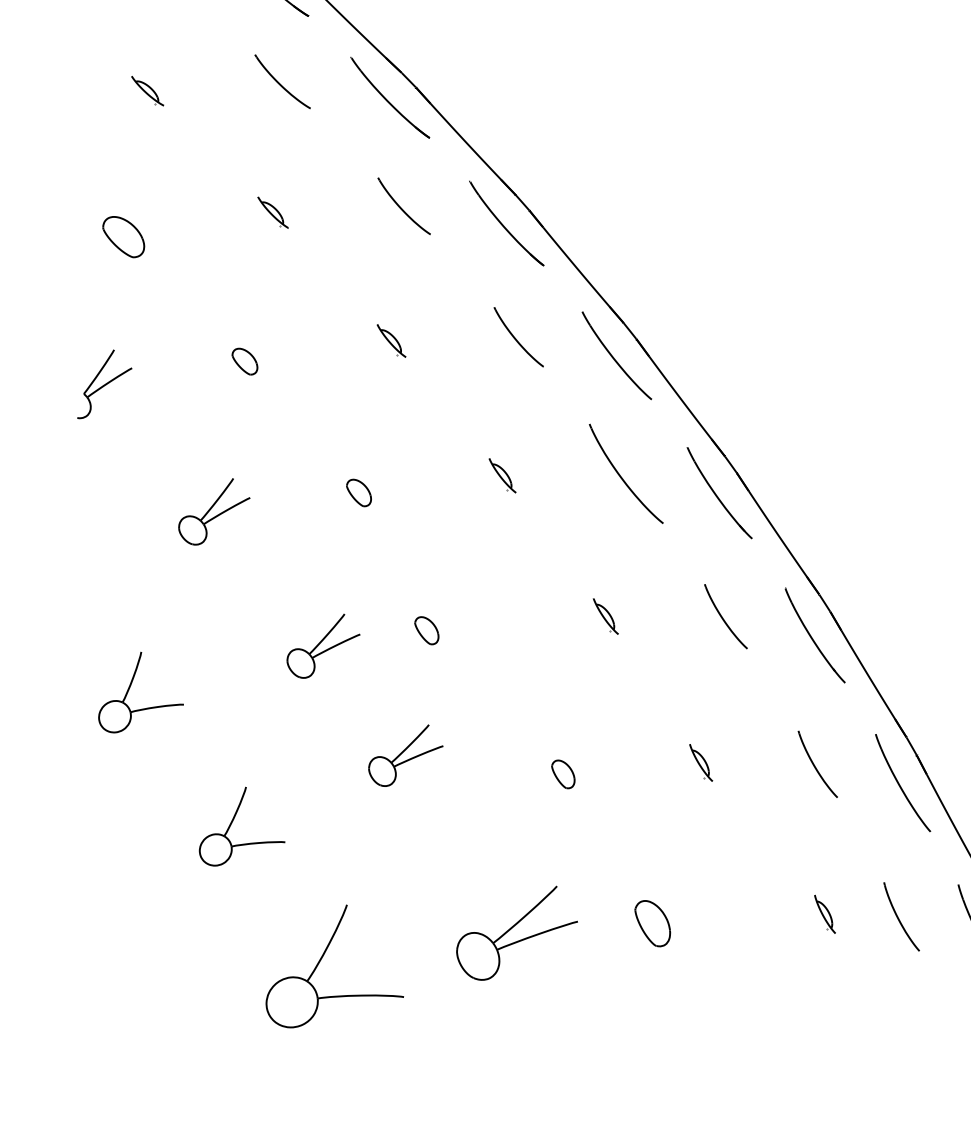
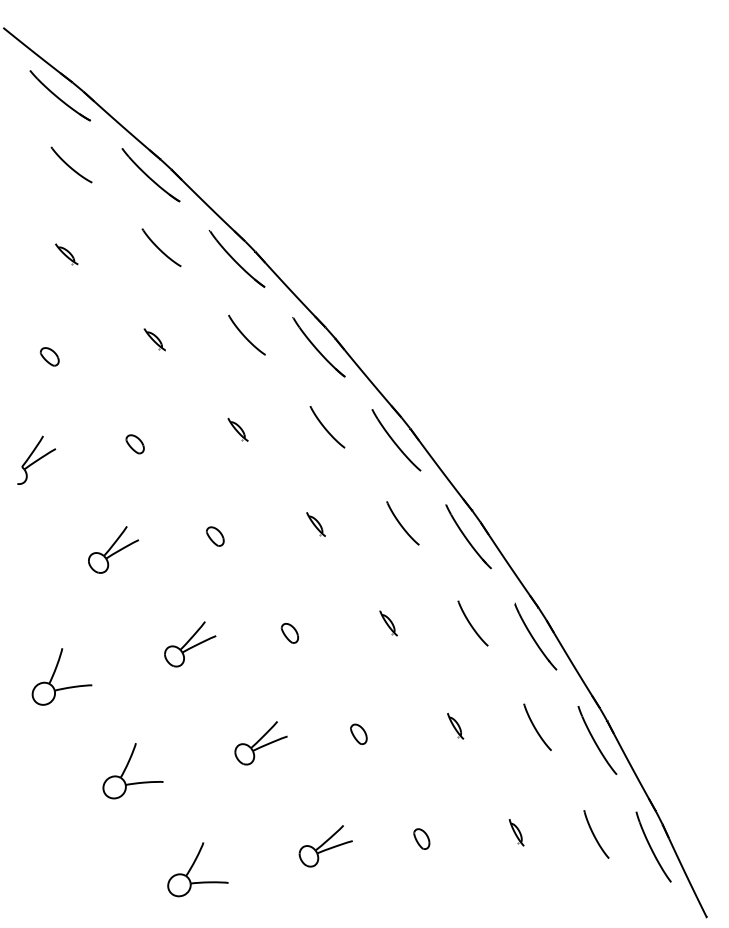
part: (123, 236) -> (49, 356), size x0.62
part: (625, 474) -> (402, 523), size x0.62
part: (426, 630) -> (289, 633), moved
part: (404, 756) -> (260, 743), moved
part: (824, 914) -> (516, 832), moved
part: (652, 922) -> (421, 838), size x0.62
part: (515, 934) -> (325, 846), size x0.62
part: (333, 966) -> (197, 869), size x0.62

